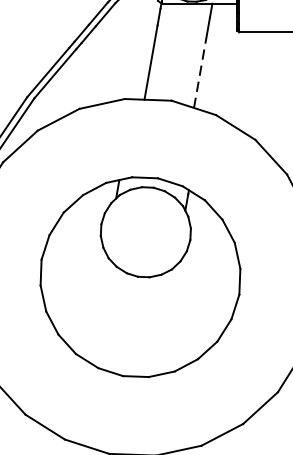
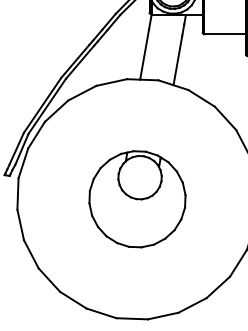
line: (201, 69) -> (178, 59), dashed -> solid
part: (140, 277) -> (137, 199), size x0.71

